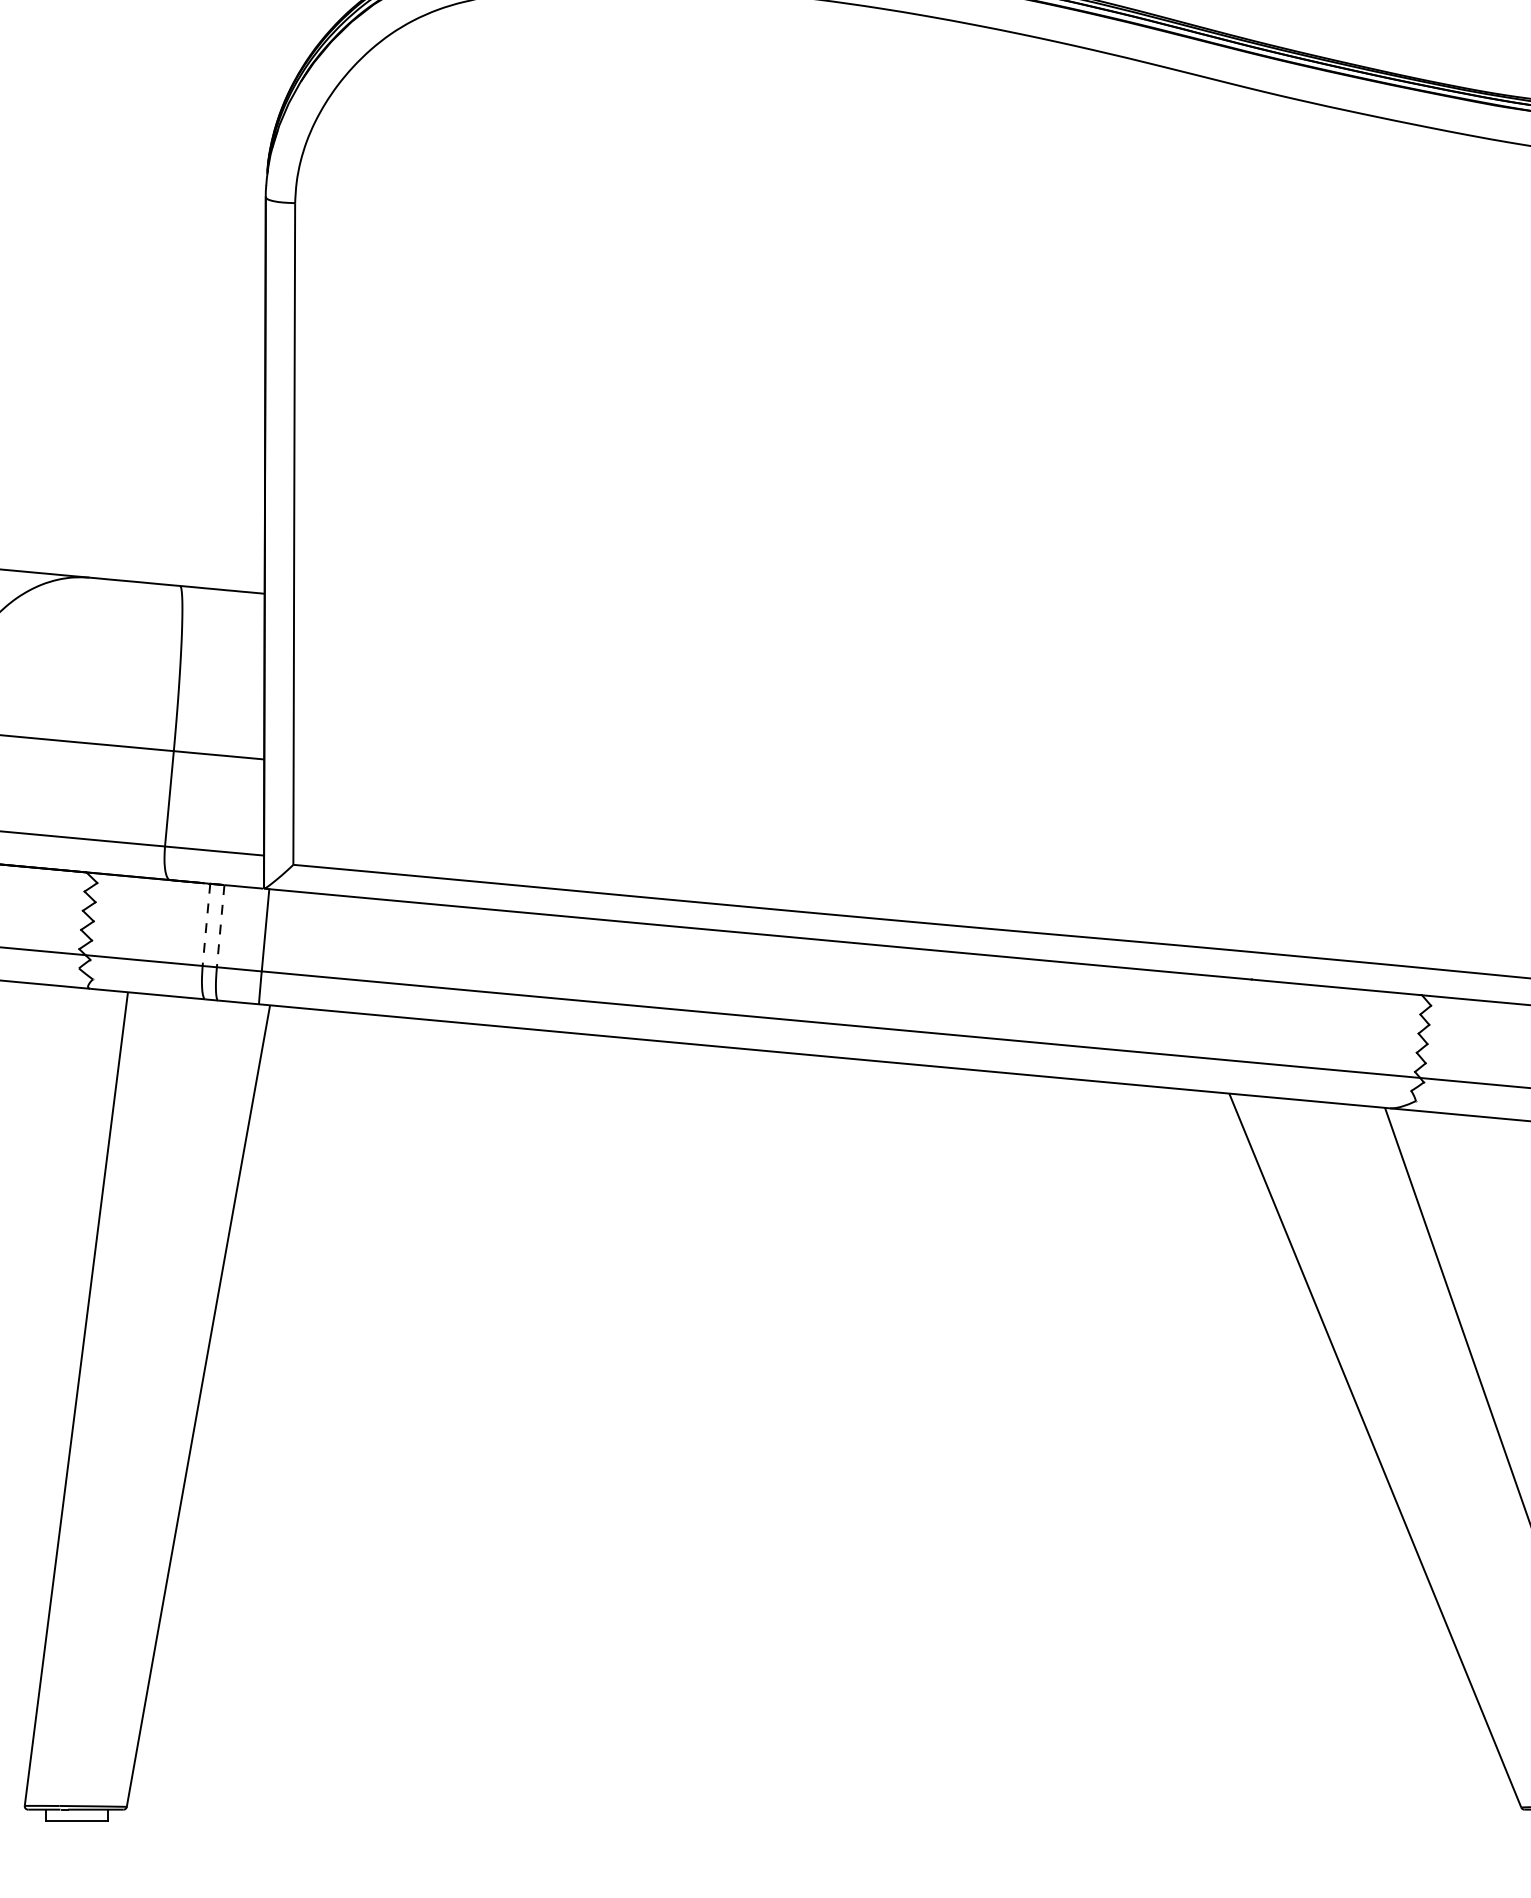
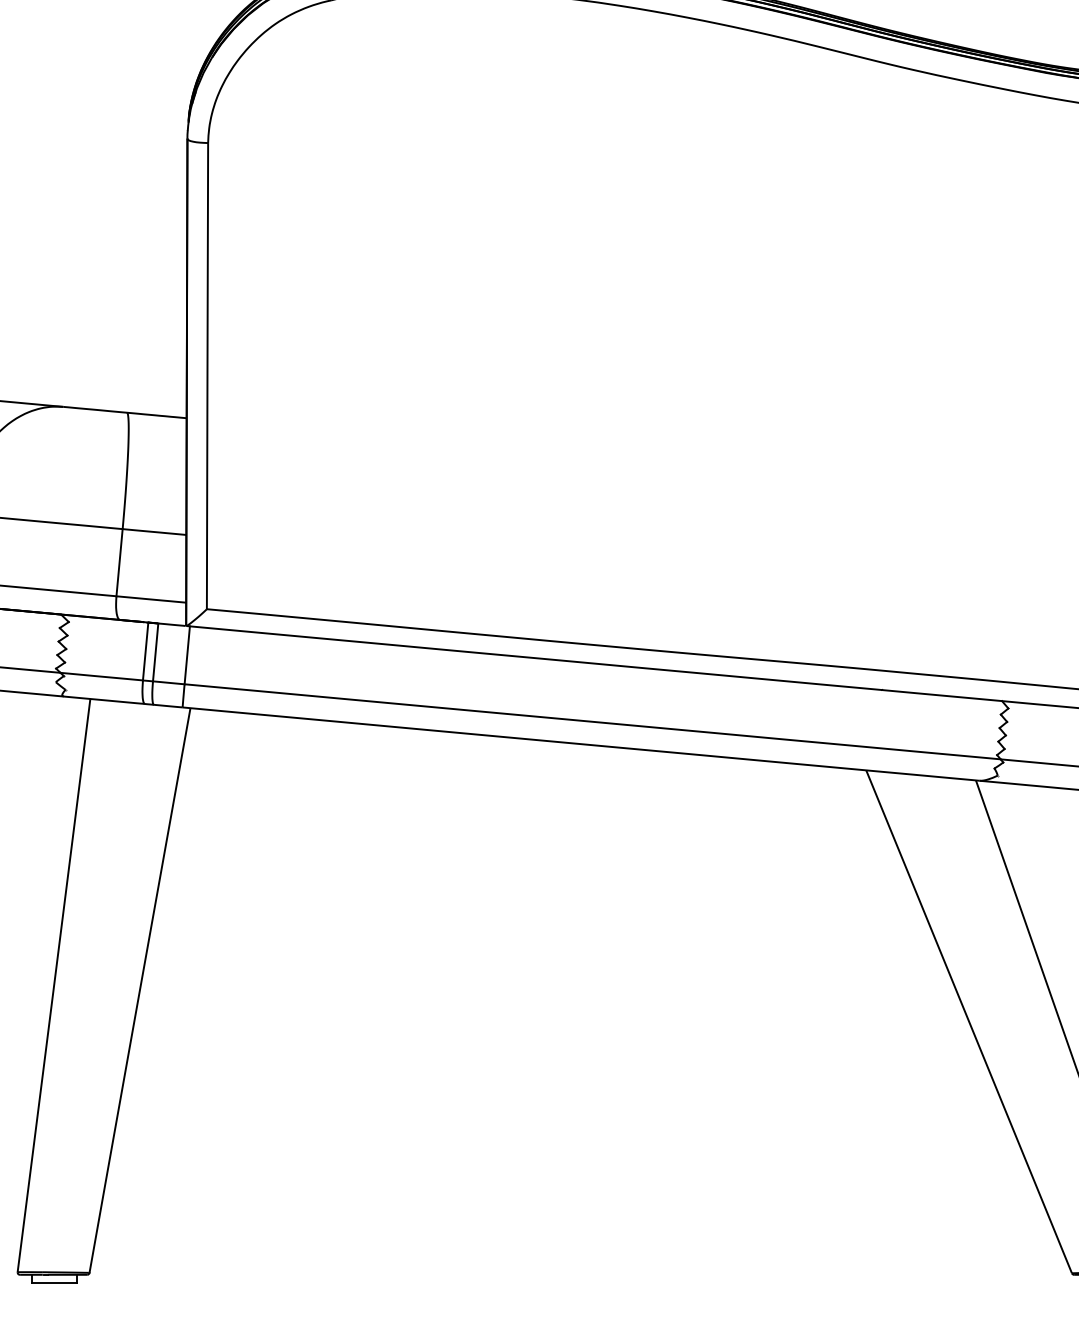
line: (206, 925) -> (145, 651), dashed -> solid
line: (220, 926) -> (155, 652), dashed -> solid

